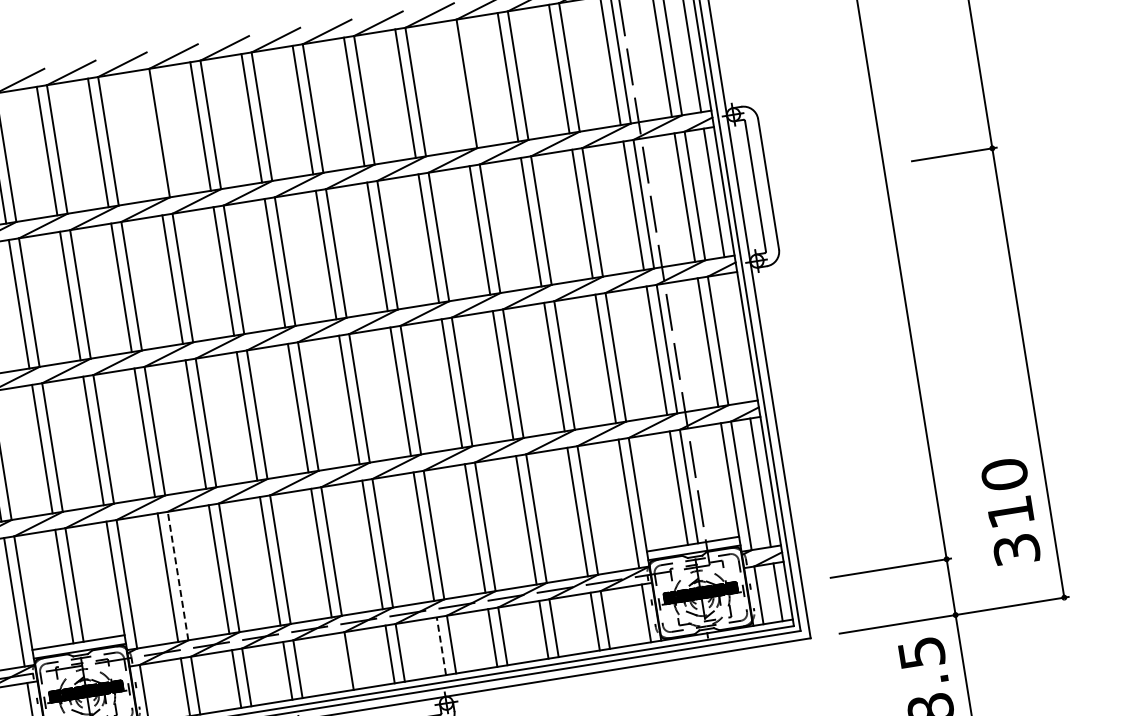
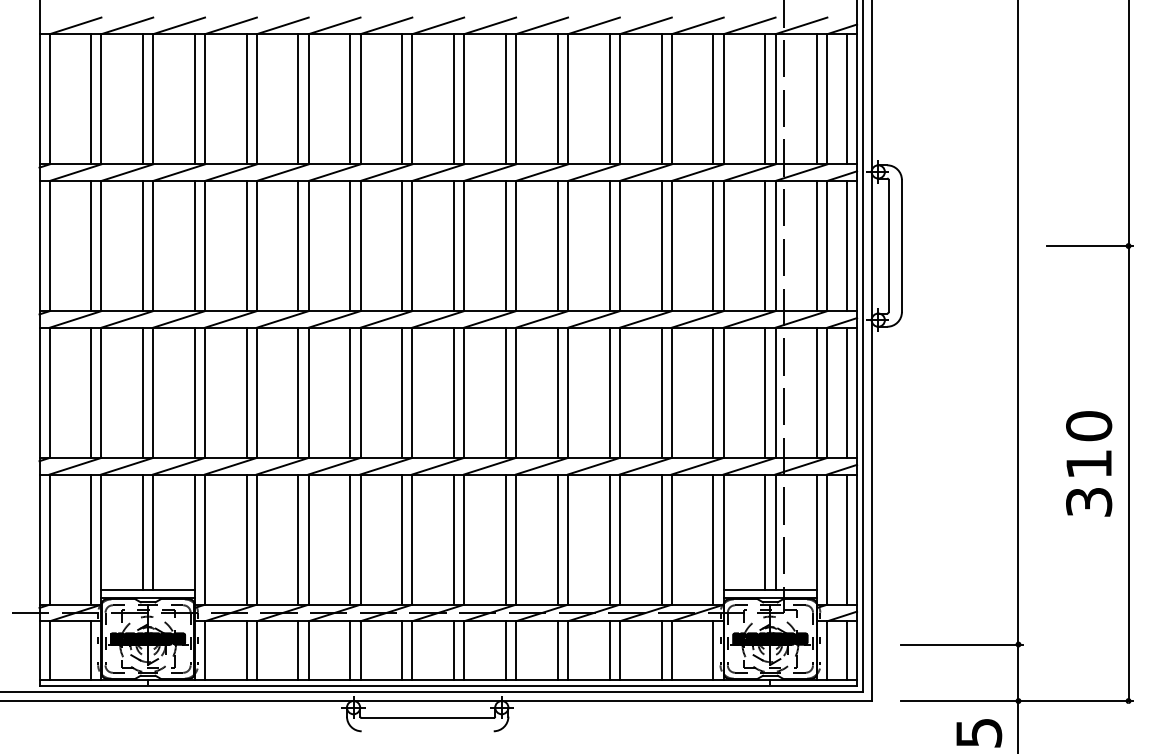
line: (456, 85) -> (609, 99), added
line: (149, 134) -> (298, 99), added
line: (737, 337) -> (846, 392), added
text: (1010, 511) -> (1089, 463), moved
line: (177, 576) -> (256, 539), dashed -> solid
line: (441, 646) -> (505, 650), dashed -> solid
line: (339, 662) -> (402, 650), added

